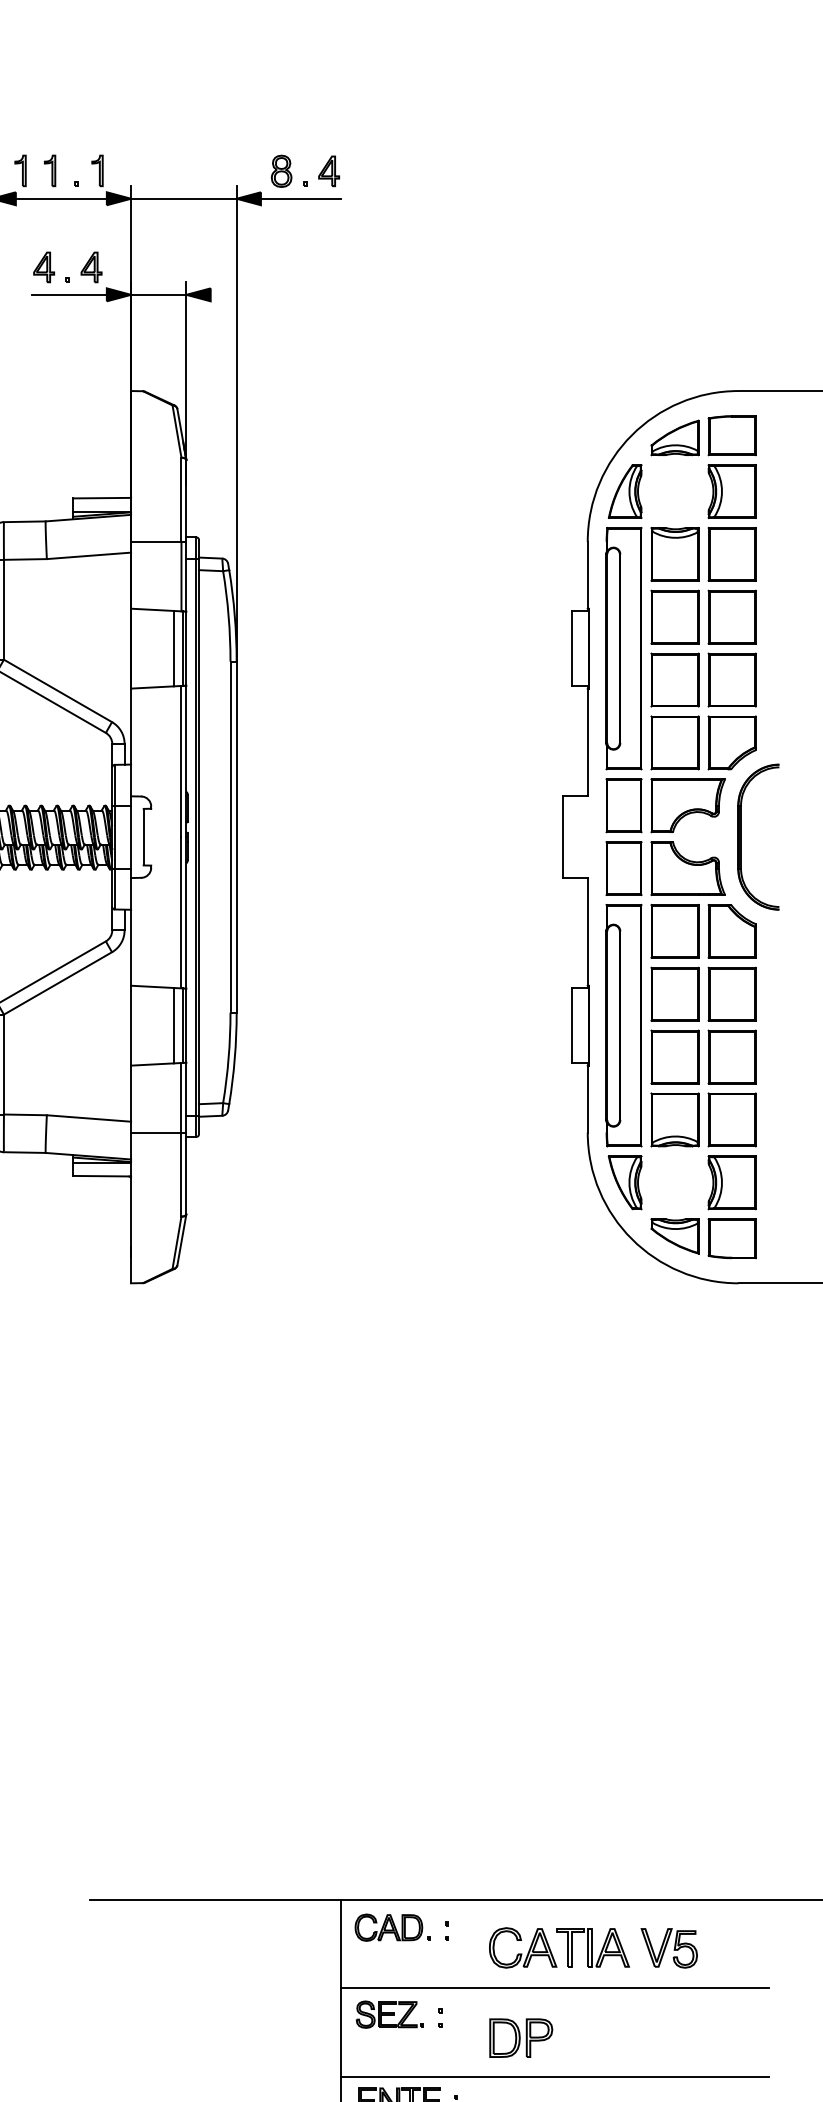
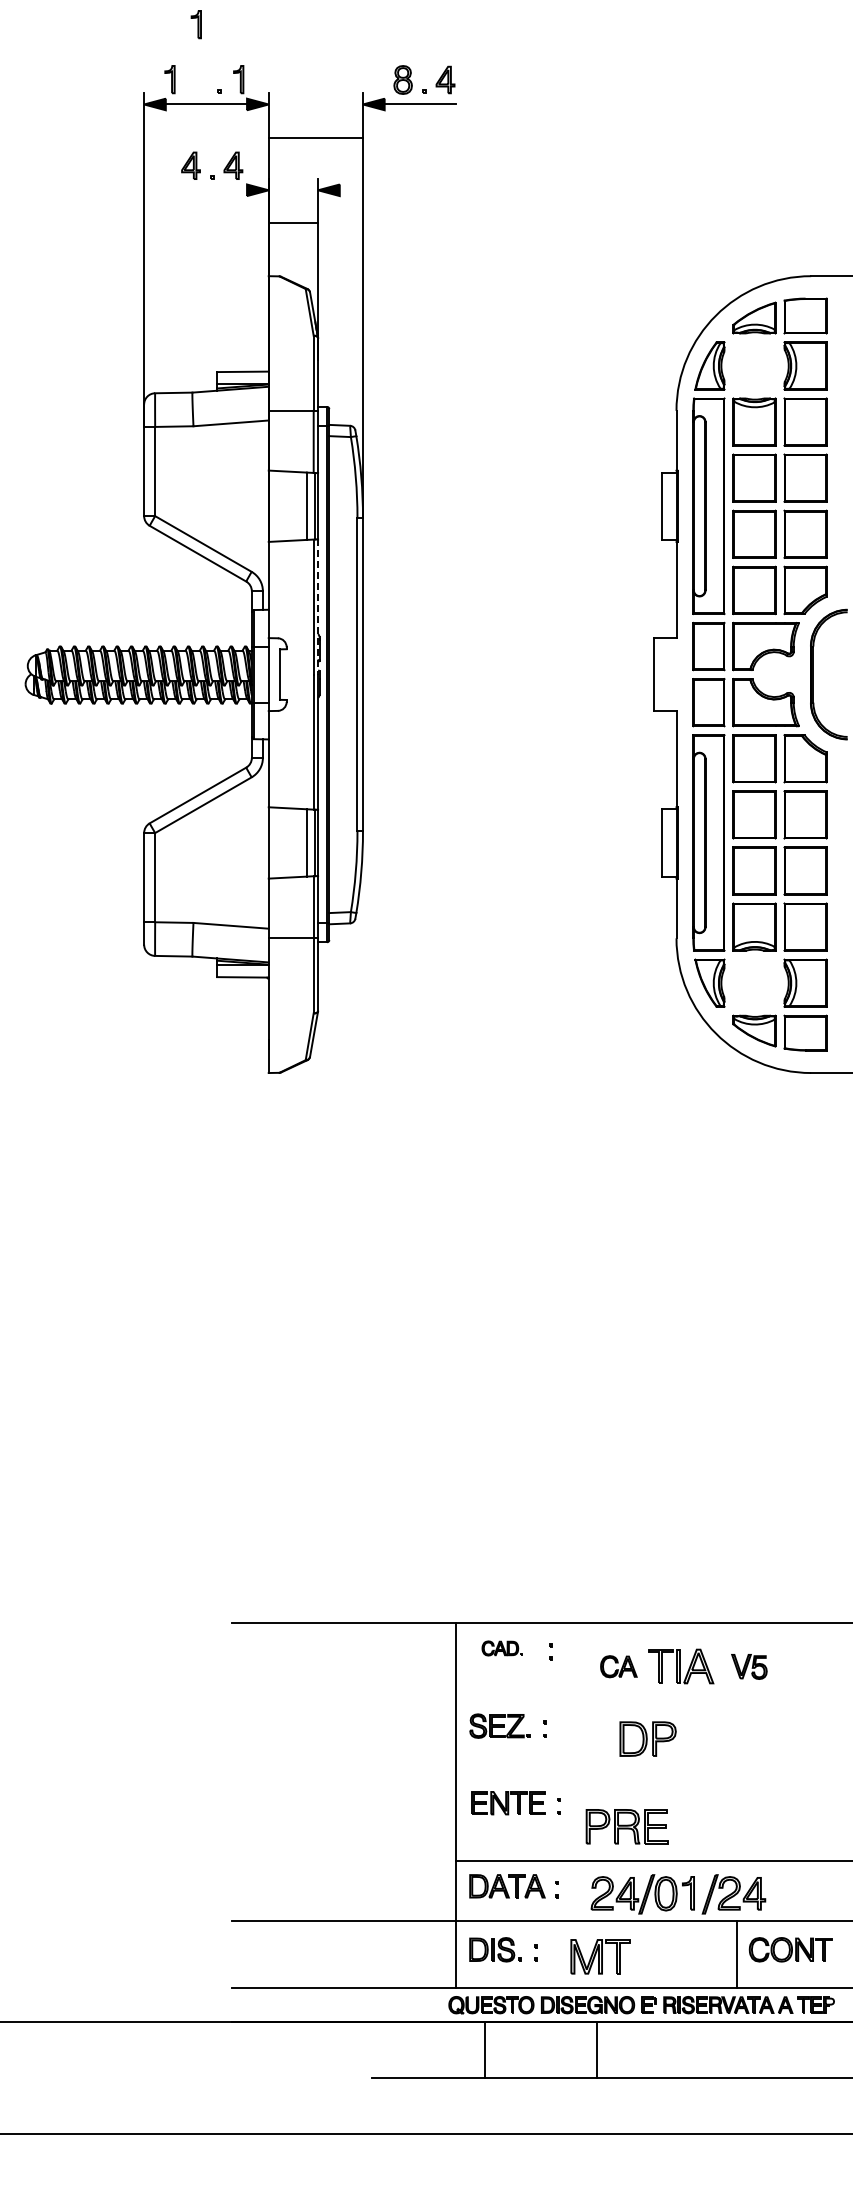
part: (49, 170) -> (195, 24), moved
line: (183, 198) -> (315, 138), moved
line: (69, 295) -> (213, 190), removed
line: (158, 295) -> (293, 223), moved
line: (186, 760) -> (318, 606), solid -> dashed
part: (392, 1927) -> (502, 1648), size x0.6
part: (522, 1947) -> (618, 1666), size x0.6
part: (669, 1947) -> (749, 1666), size x0.7
line: (555, 1988) -> (647, 1702), removed
part: (520, 2037) -> (647, 1738), moved
line: (555, 2076) -> (647, 1781), removed

